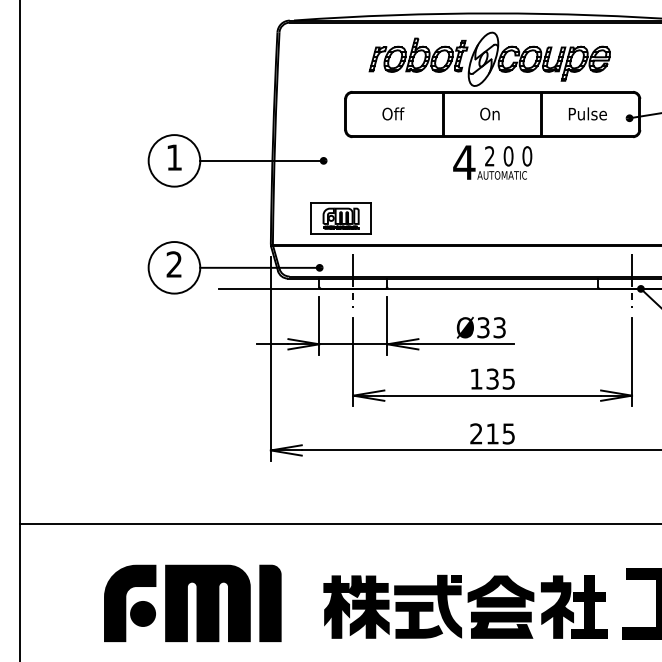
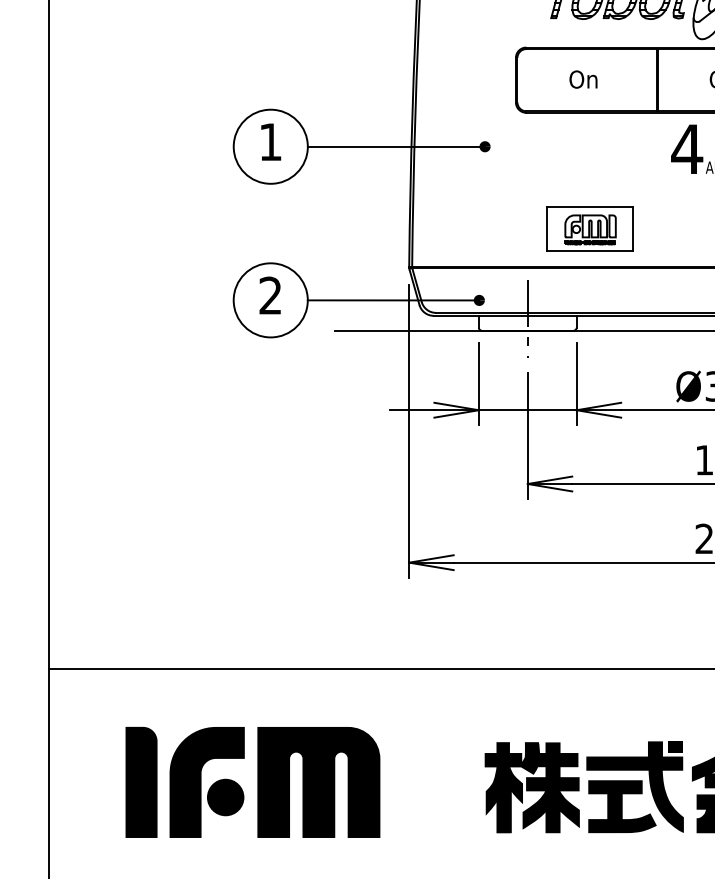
text: (399, 113) -> (593, 78), Off -> On
part: (340, 218) -> (589, 229), moved
part: (270, 602) -> (141, 781), moved

